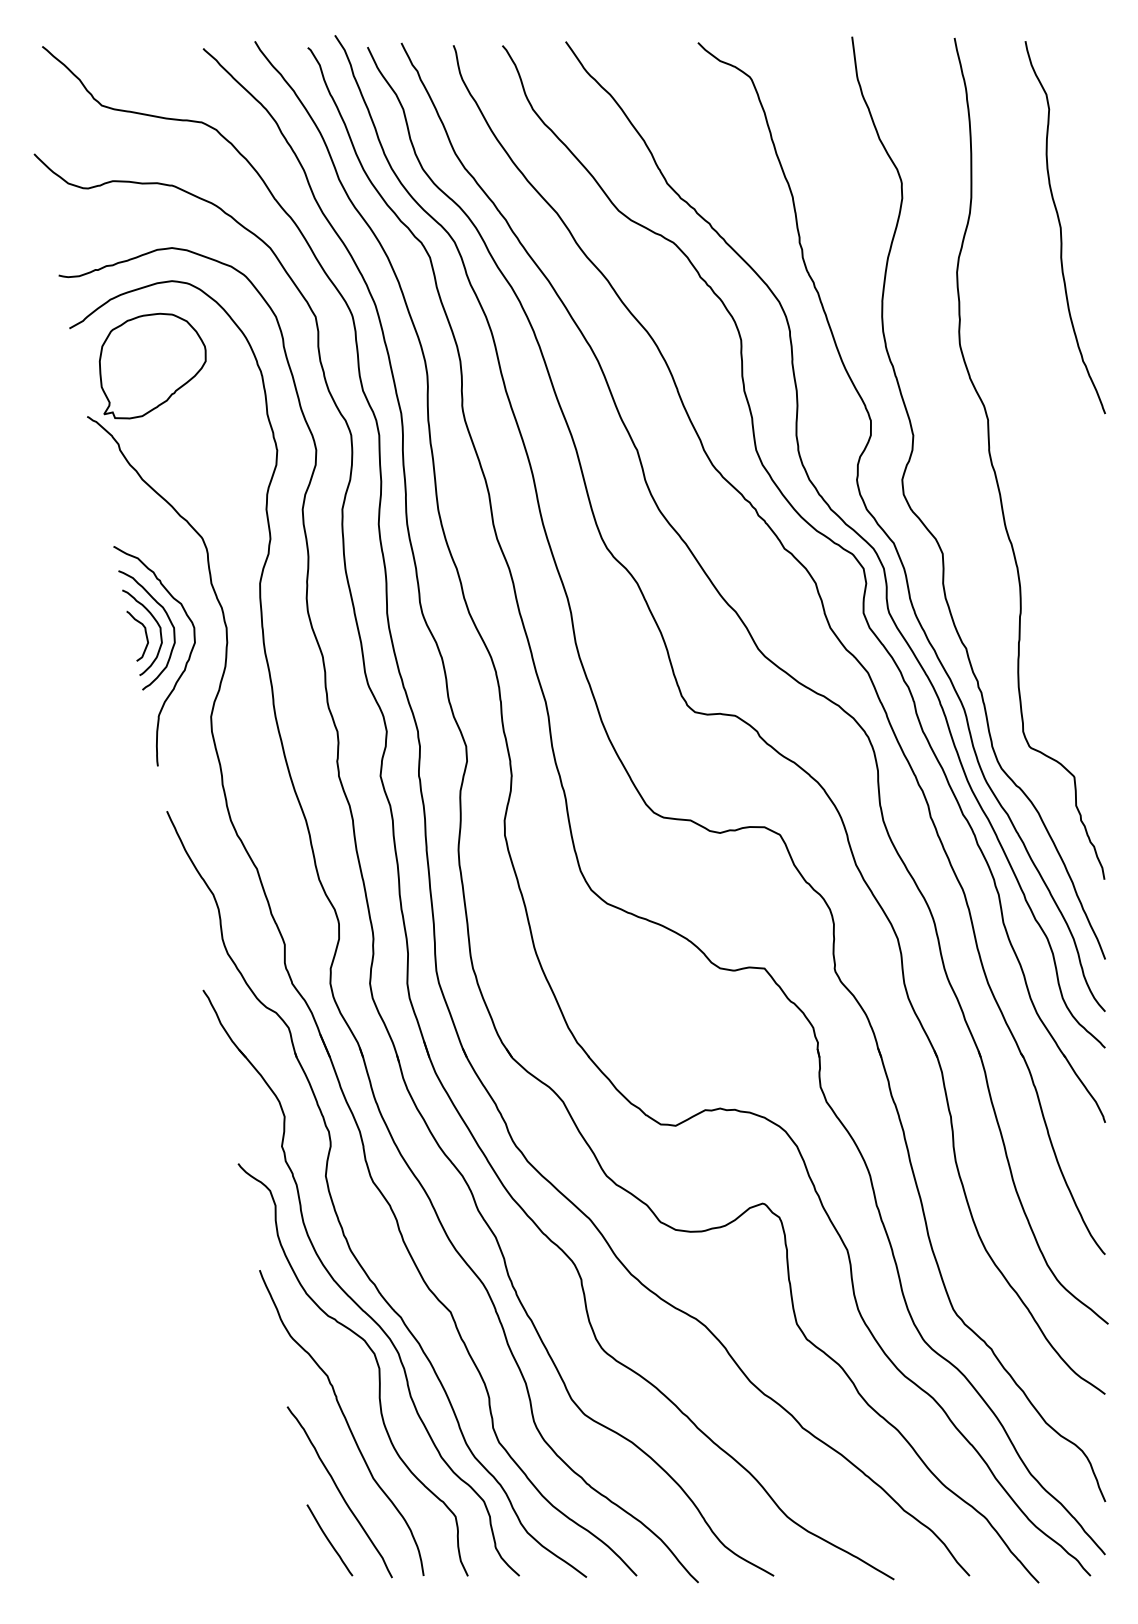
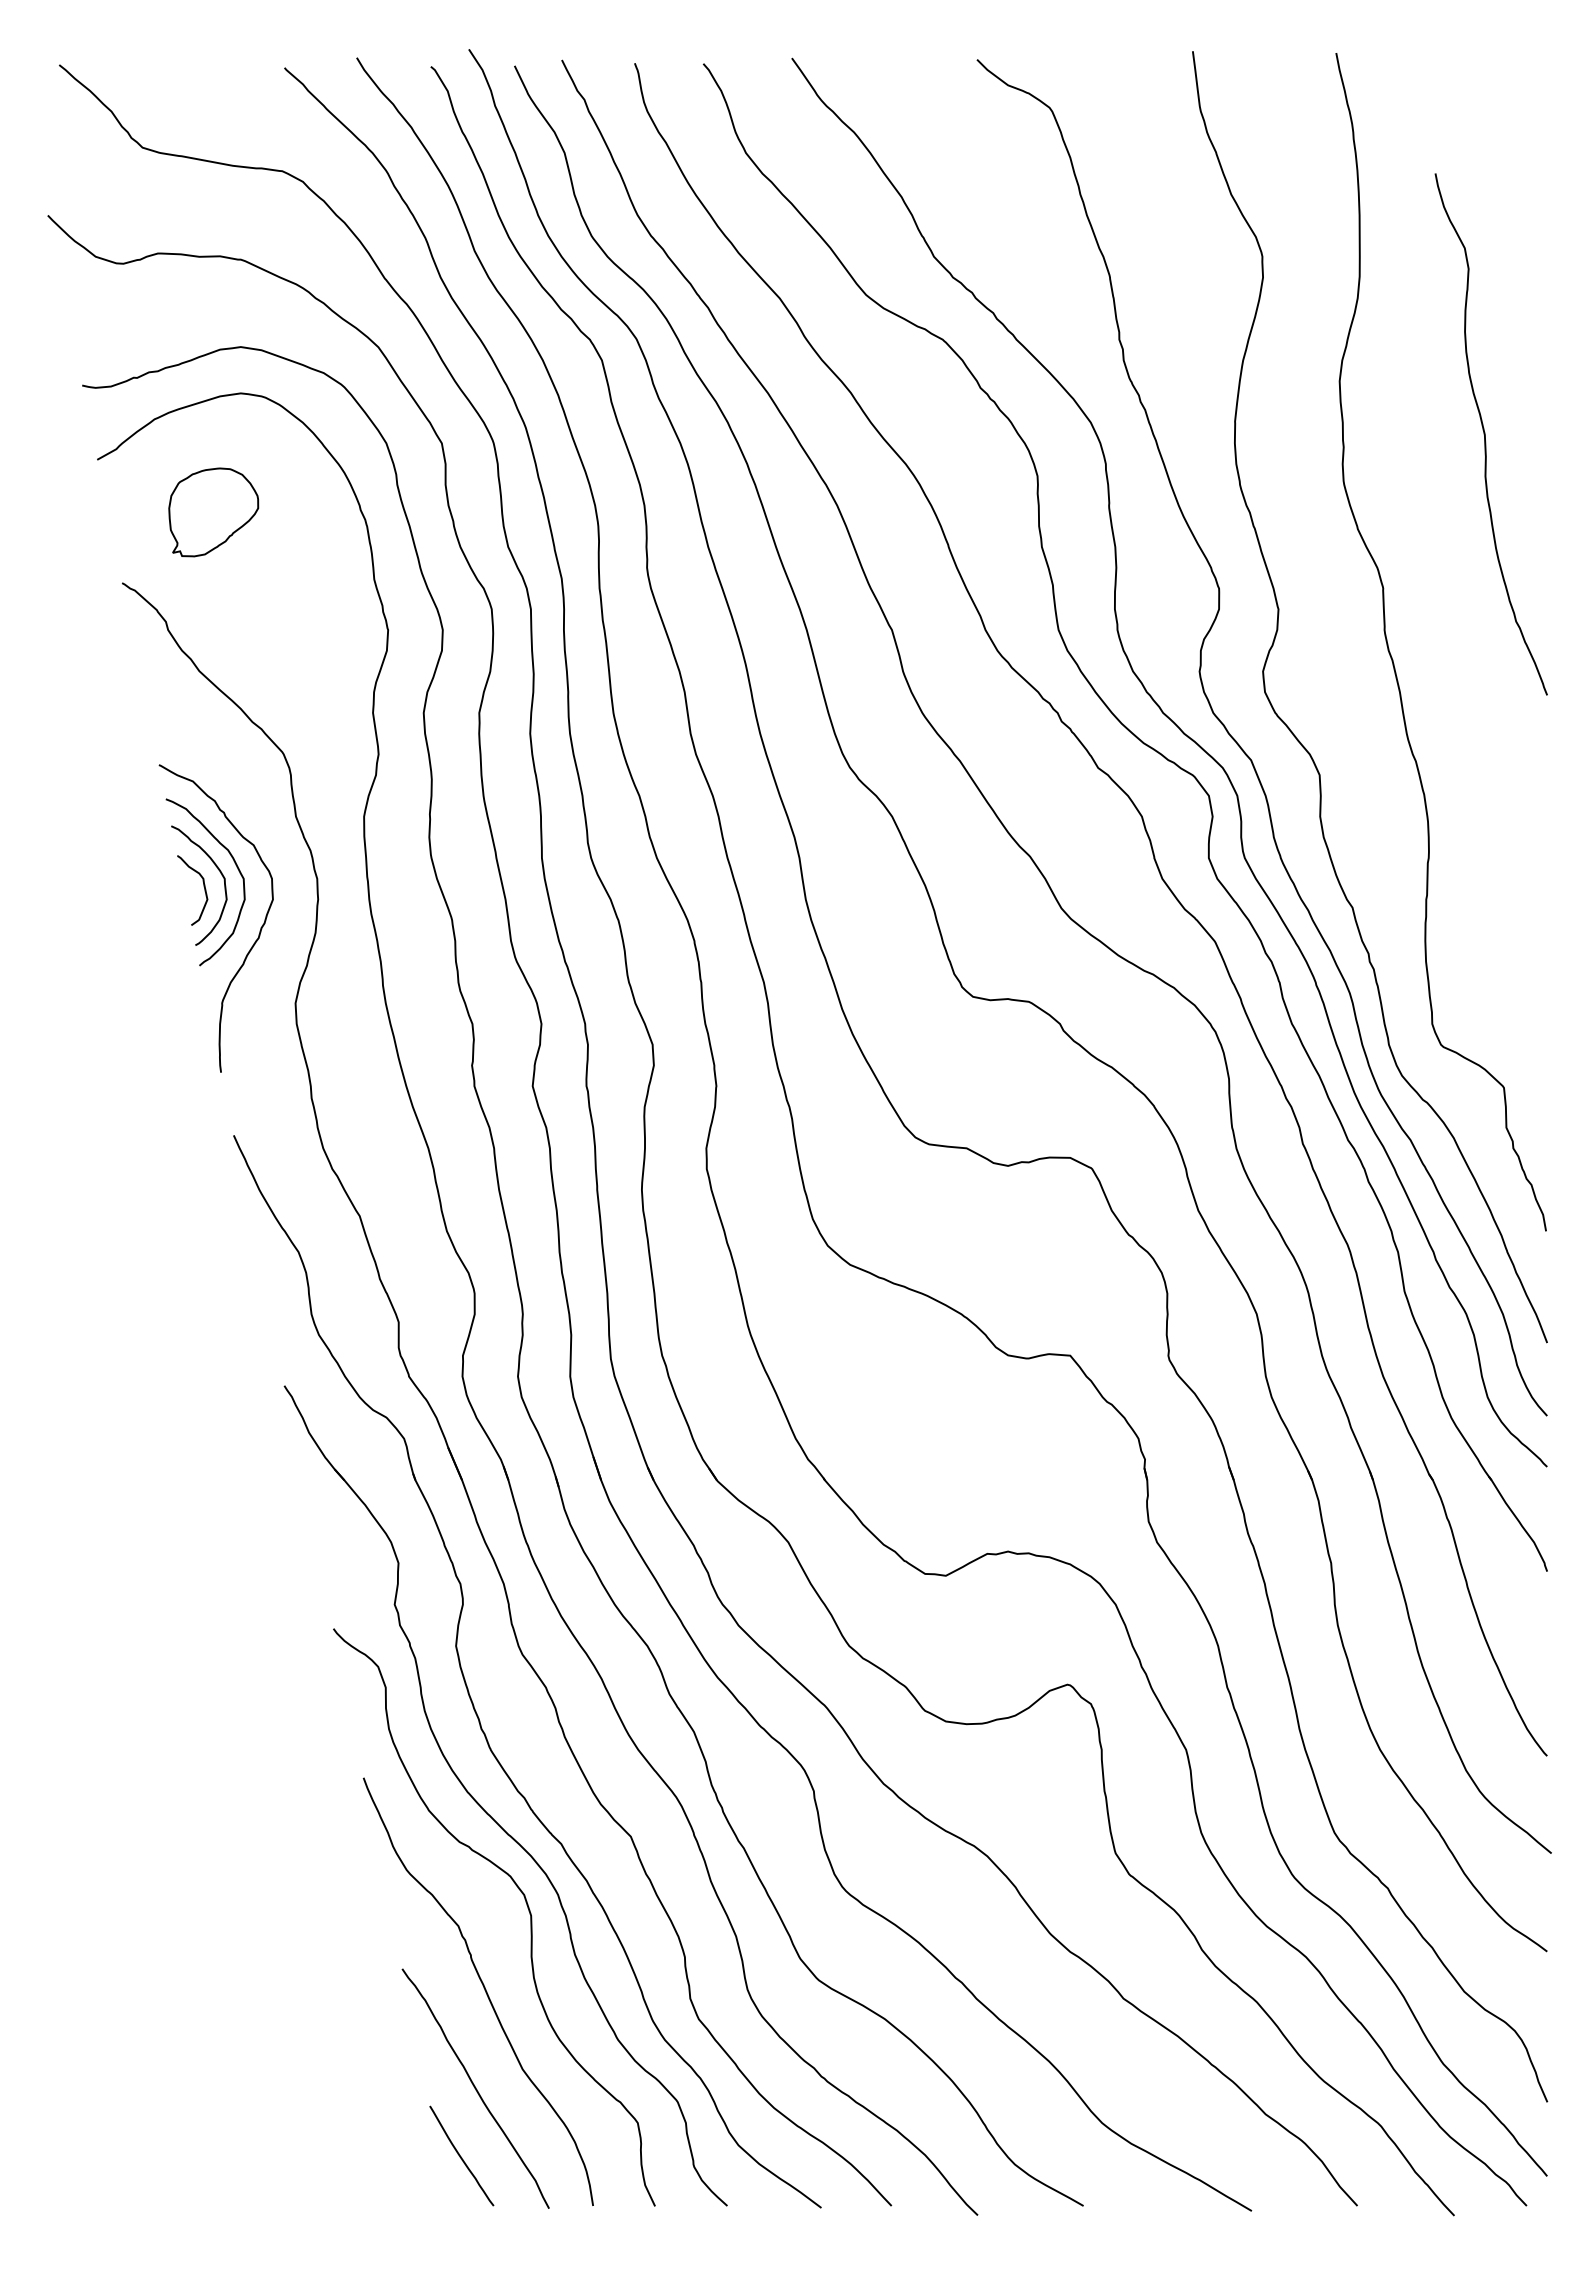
curve: (1061, 227) -> (1485, 434), moved
part: (152, 366) -> (213, 512), size x0.6

